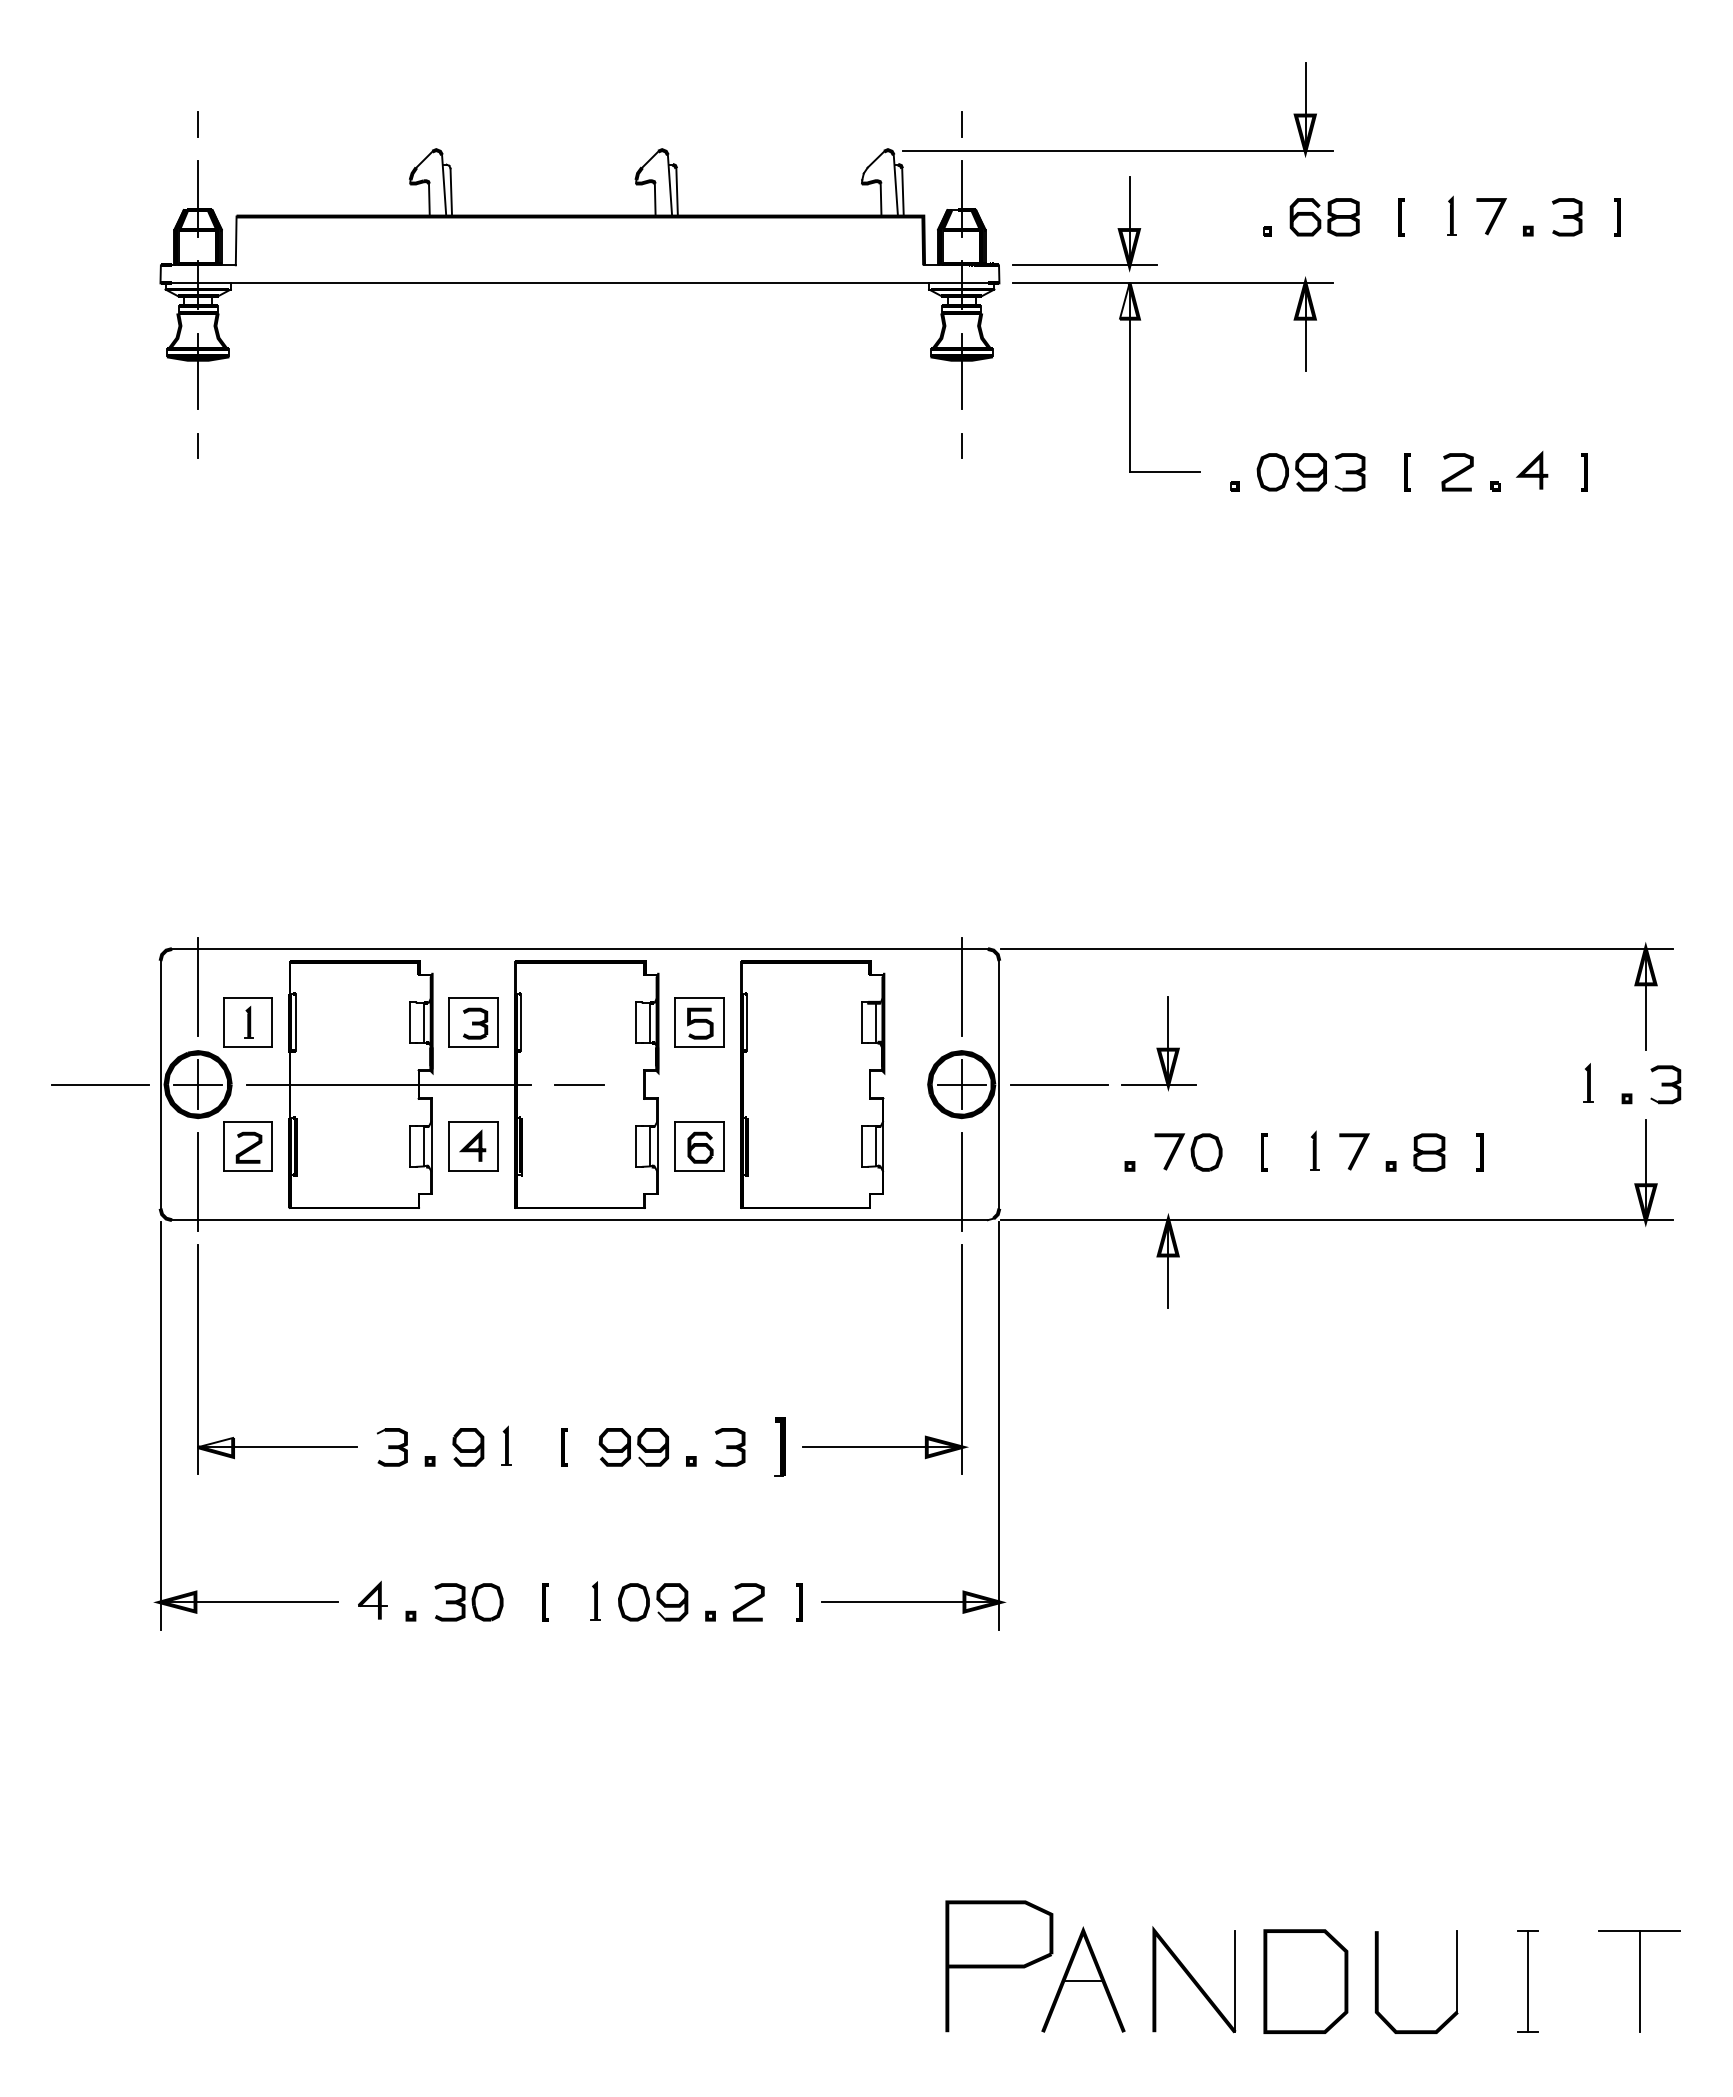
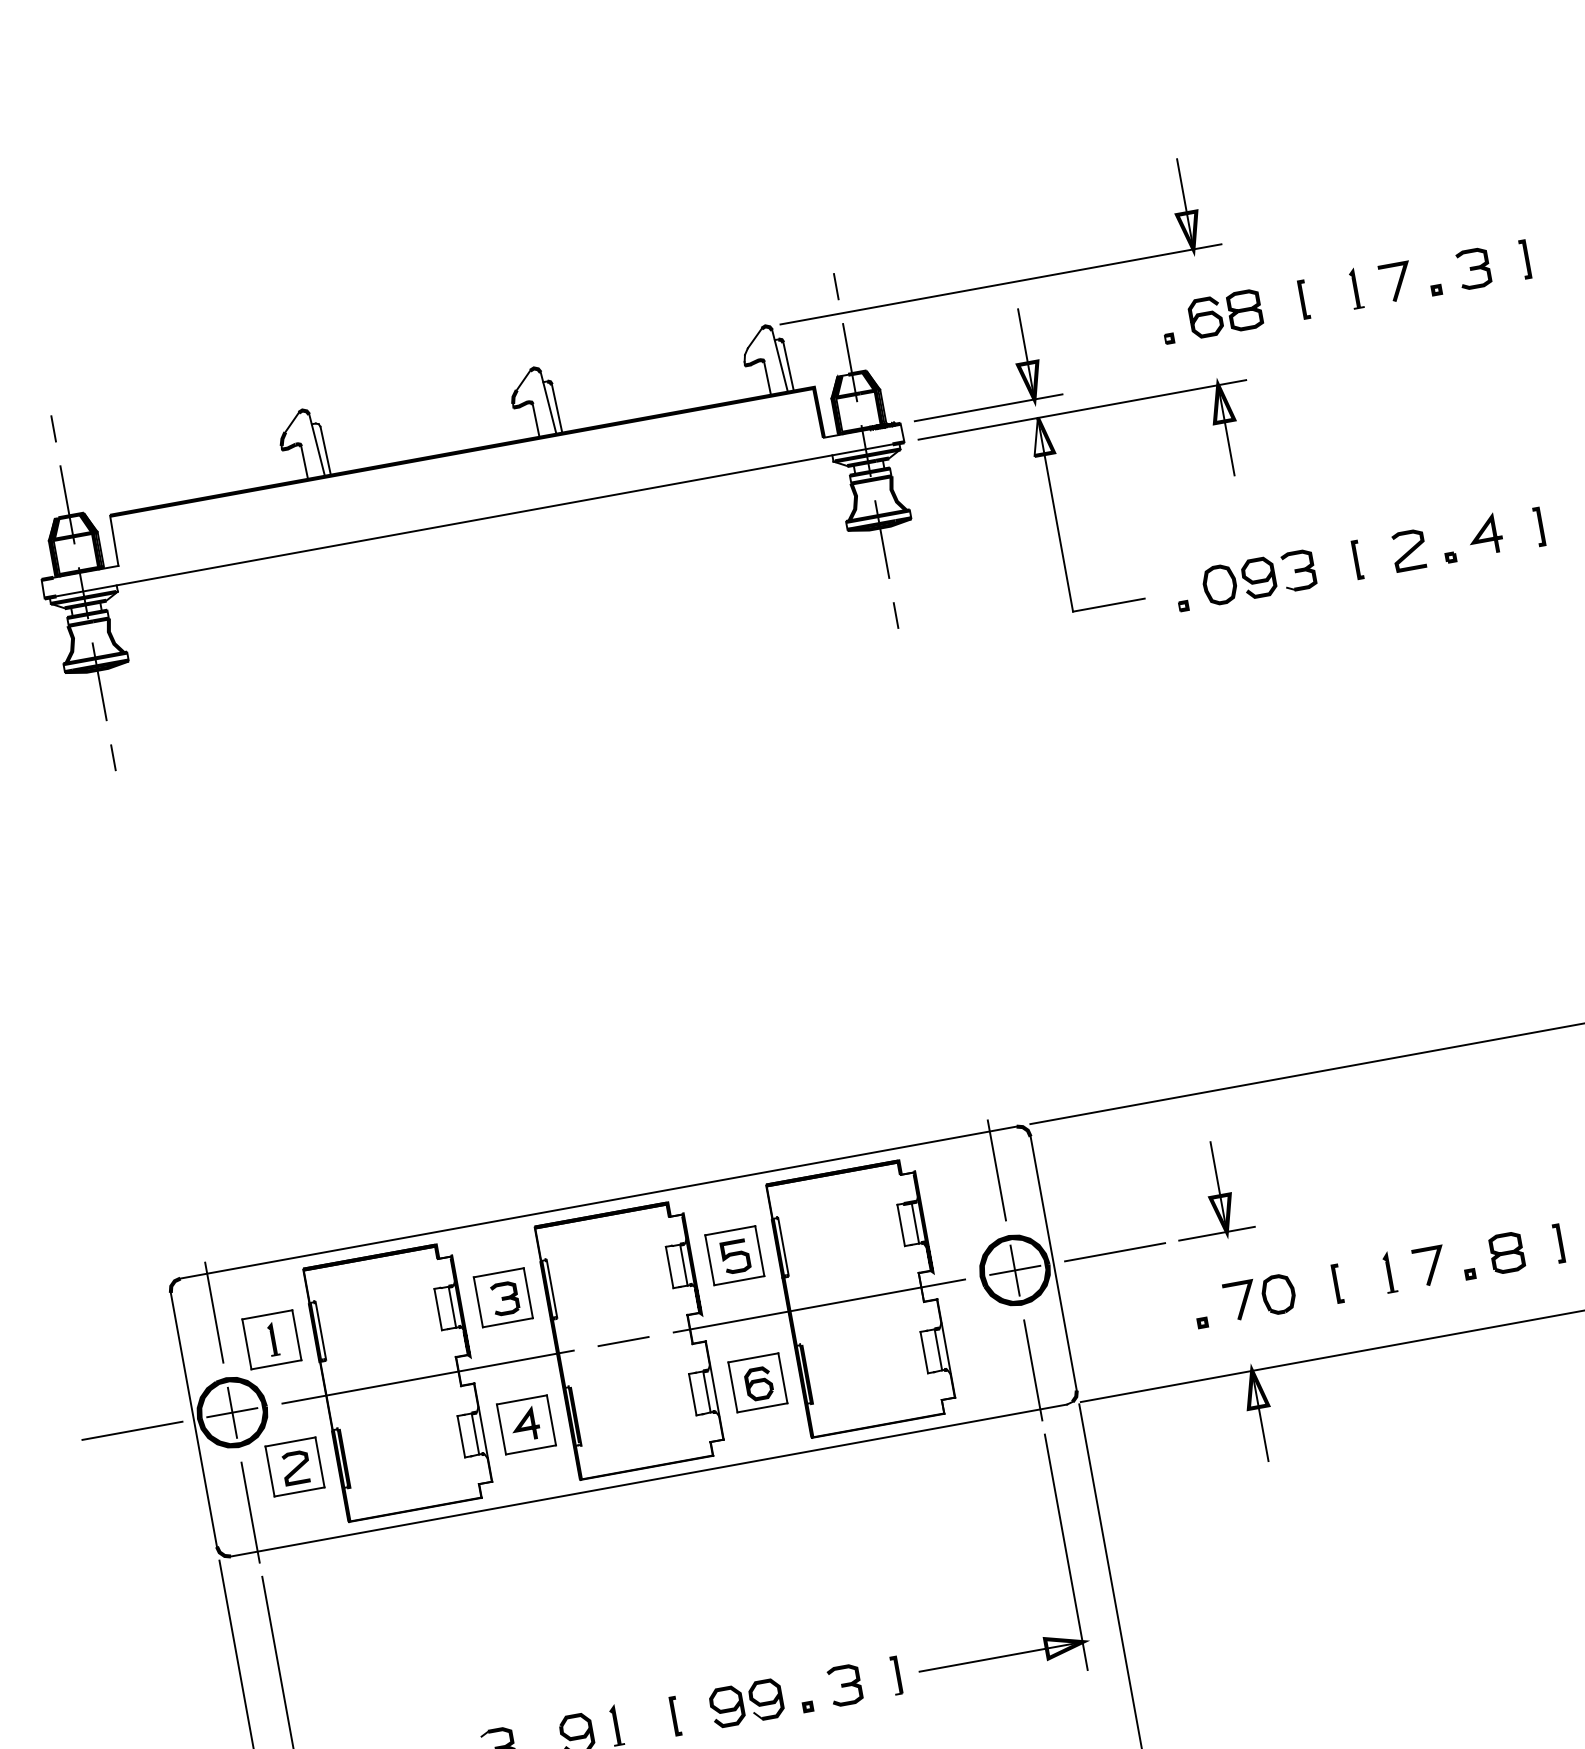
line: (770, 1084) -> (819, 1305), added
part: (779, 1446) -> (895, 1675), size x0.62

